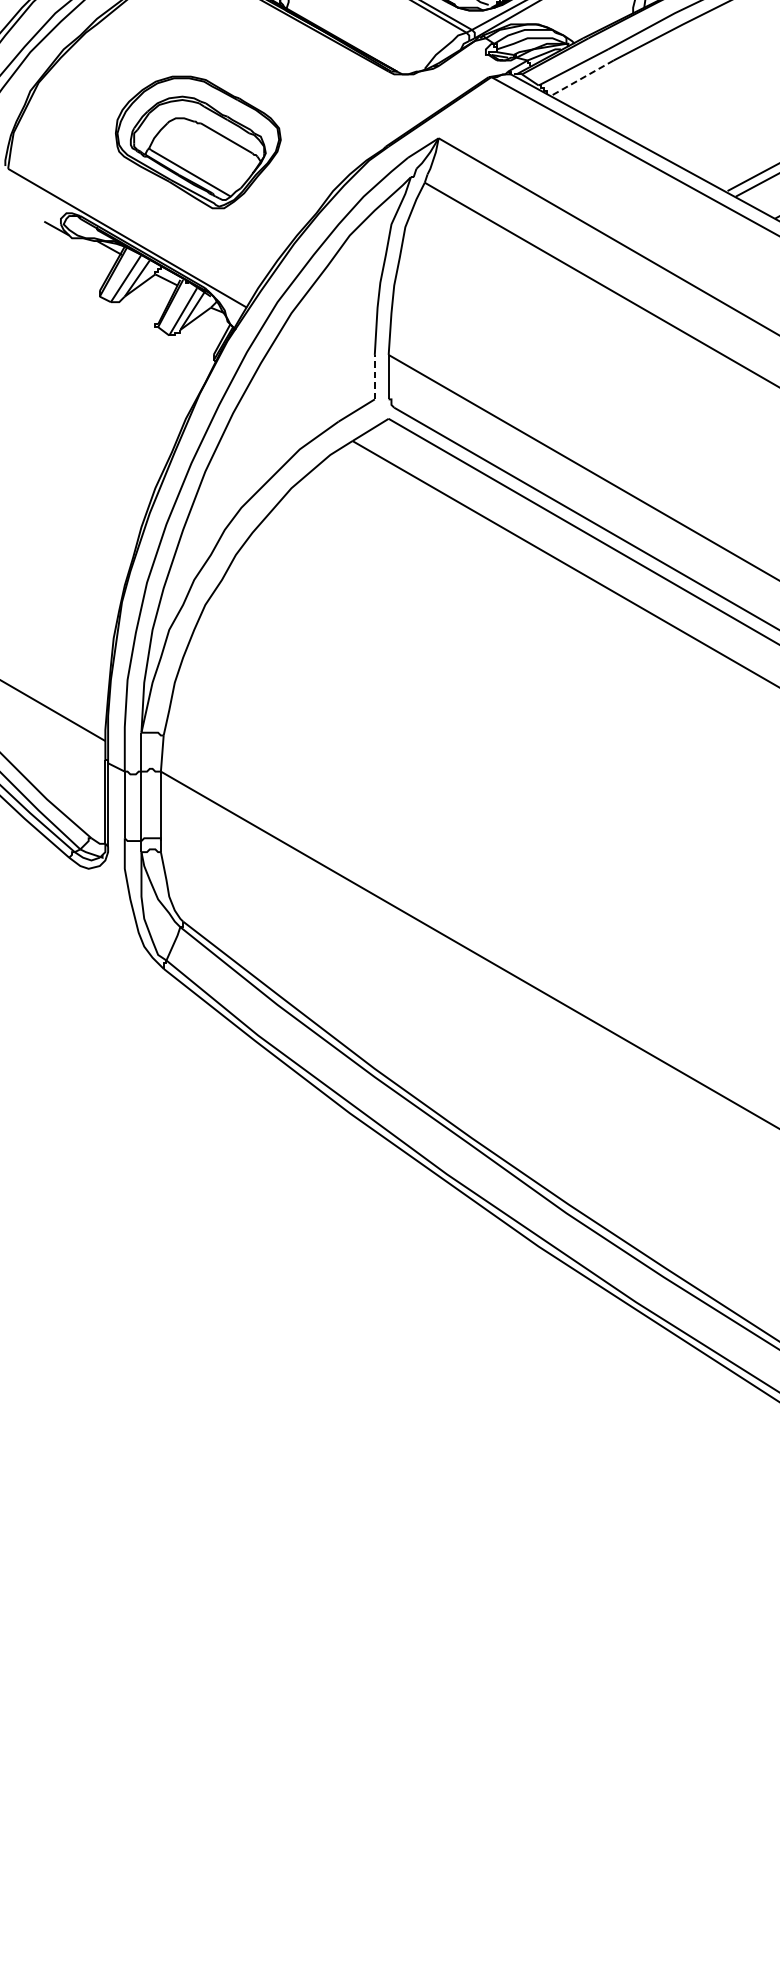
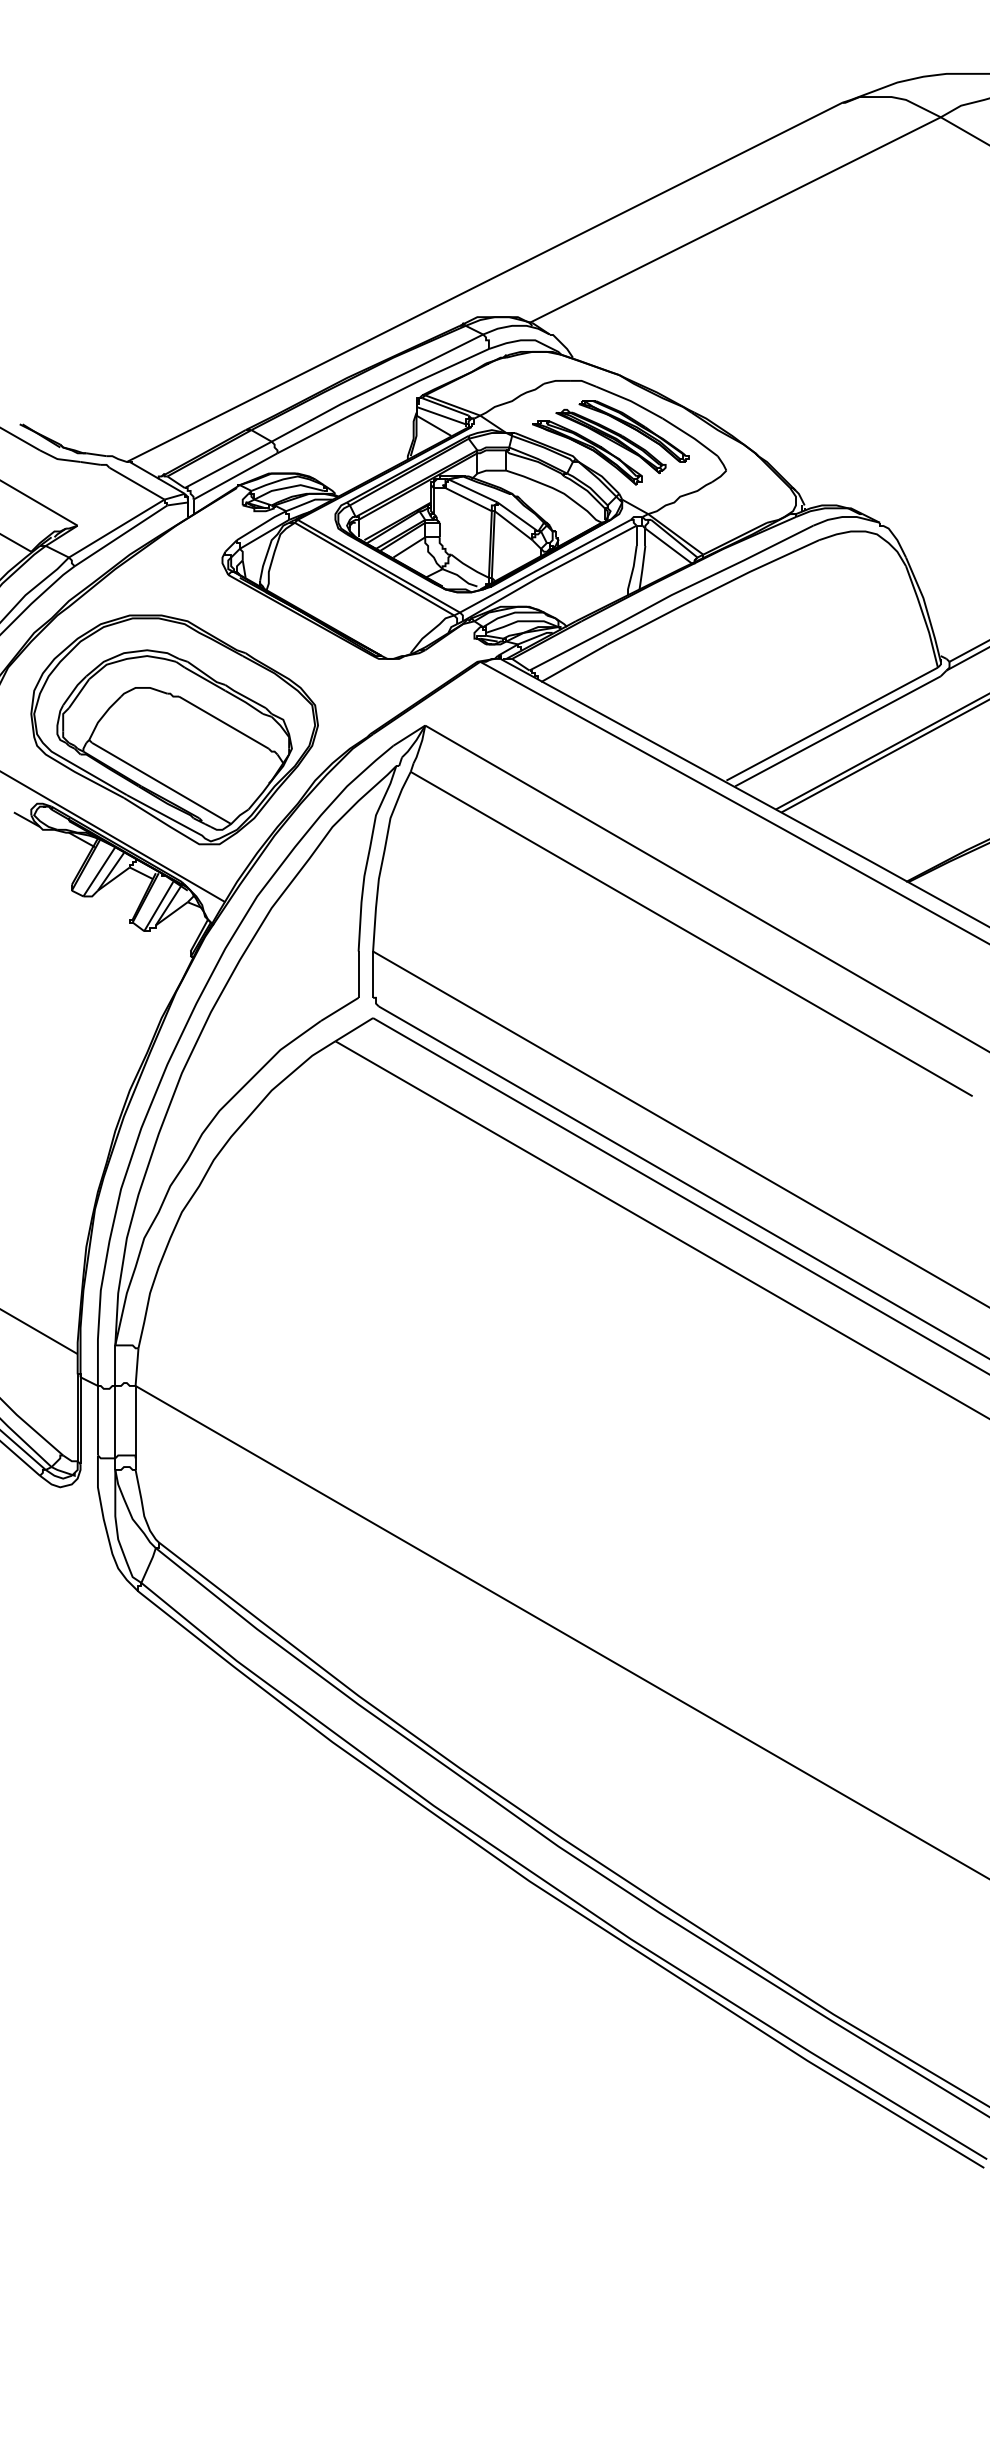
line: (580, 78) -> (573, 663), dashed -> solid
part: (198, 142) -> (174, 729), size x1.67
line: (374, 377) -> (358, 974), dashed -> solid

